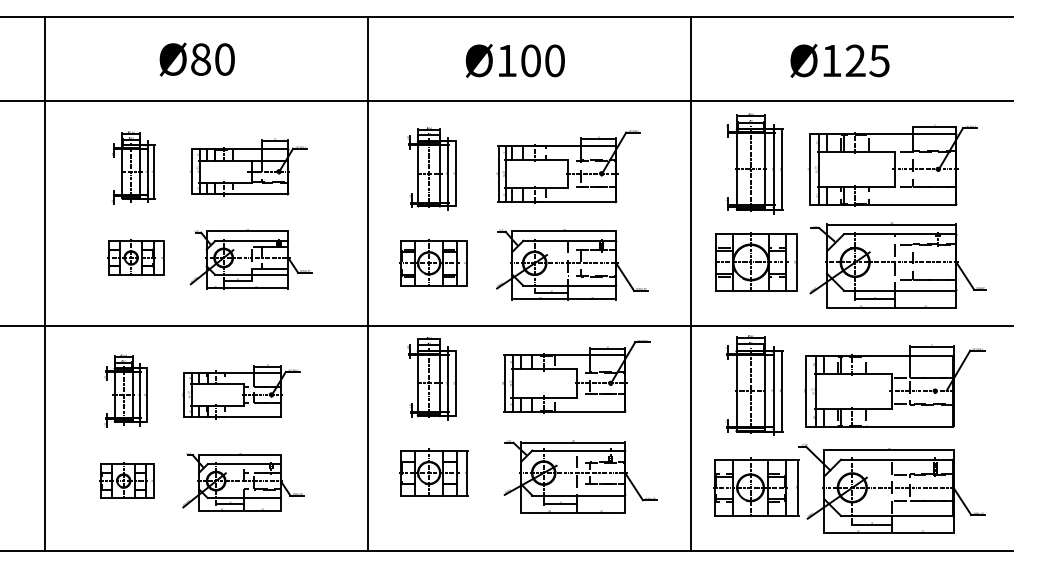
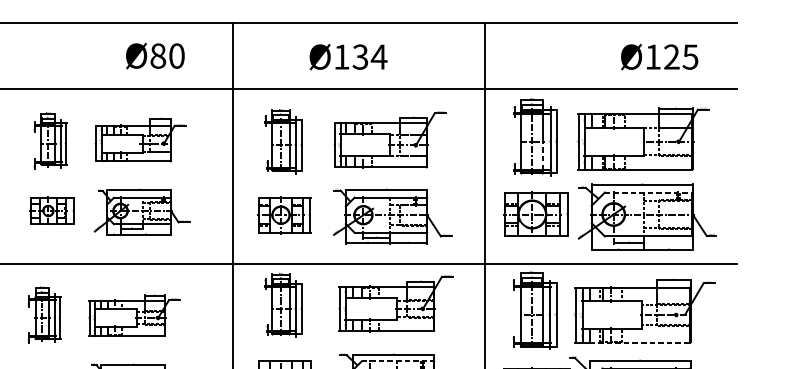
text: (196, 59) -> (154, 56), moved
text: (542, 60) -> (369, 56), Ø100 -> Ø134
text: (839, 60) -> (659, 56), moved
line: (765, 187) -> (543, 155), solid -> dashed
line: (899, 234) -> (648, 192), solid -> dashed
line: (889, 426) -> (640, 342), solid -> dashed
line: (579, 450) -> (398, 361), solid -> dashed

